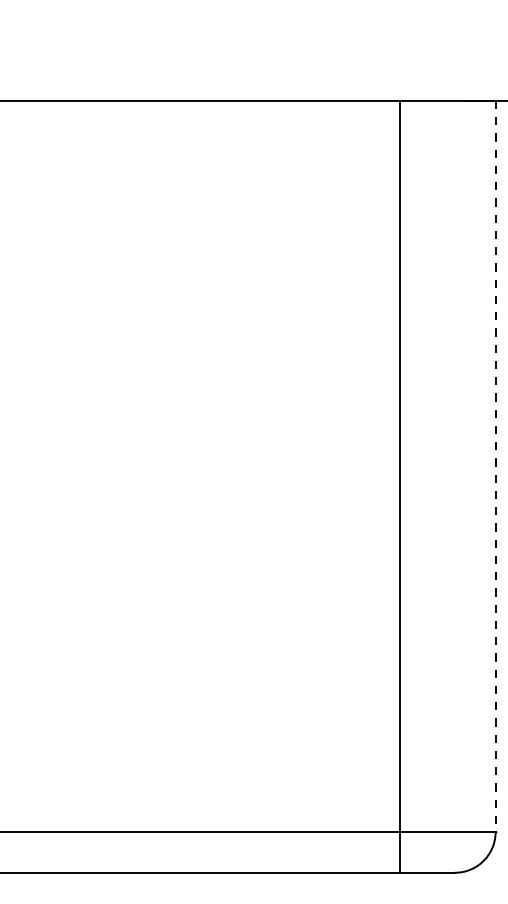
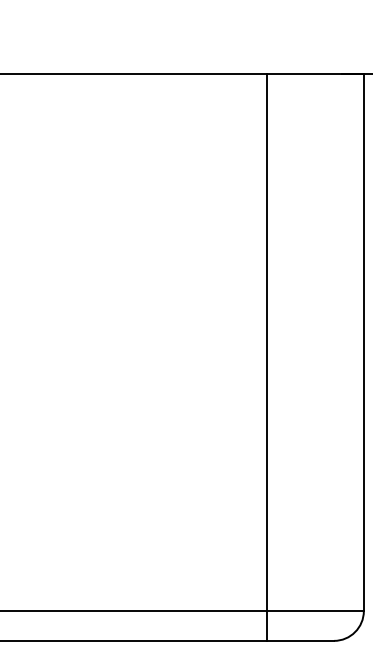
line: (495, 466) -> (363, 342), dashed -> solid
line: (399, 486) -> (266, 357), moved

